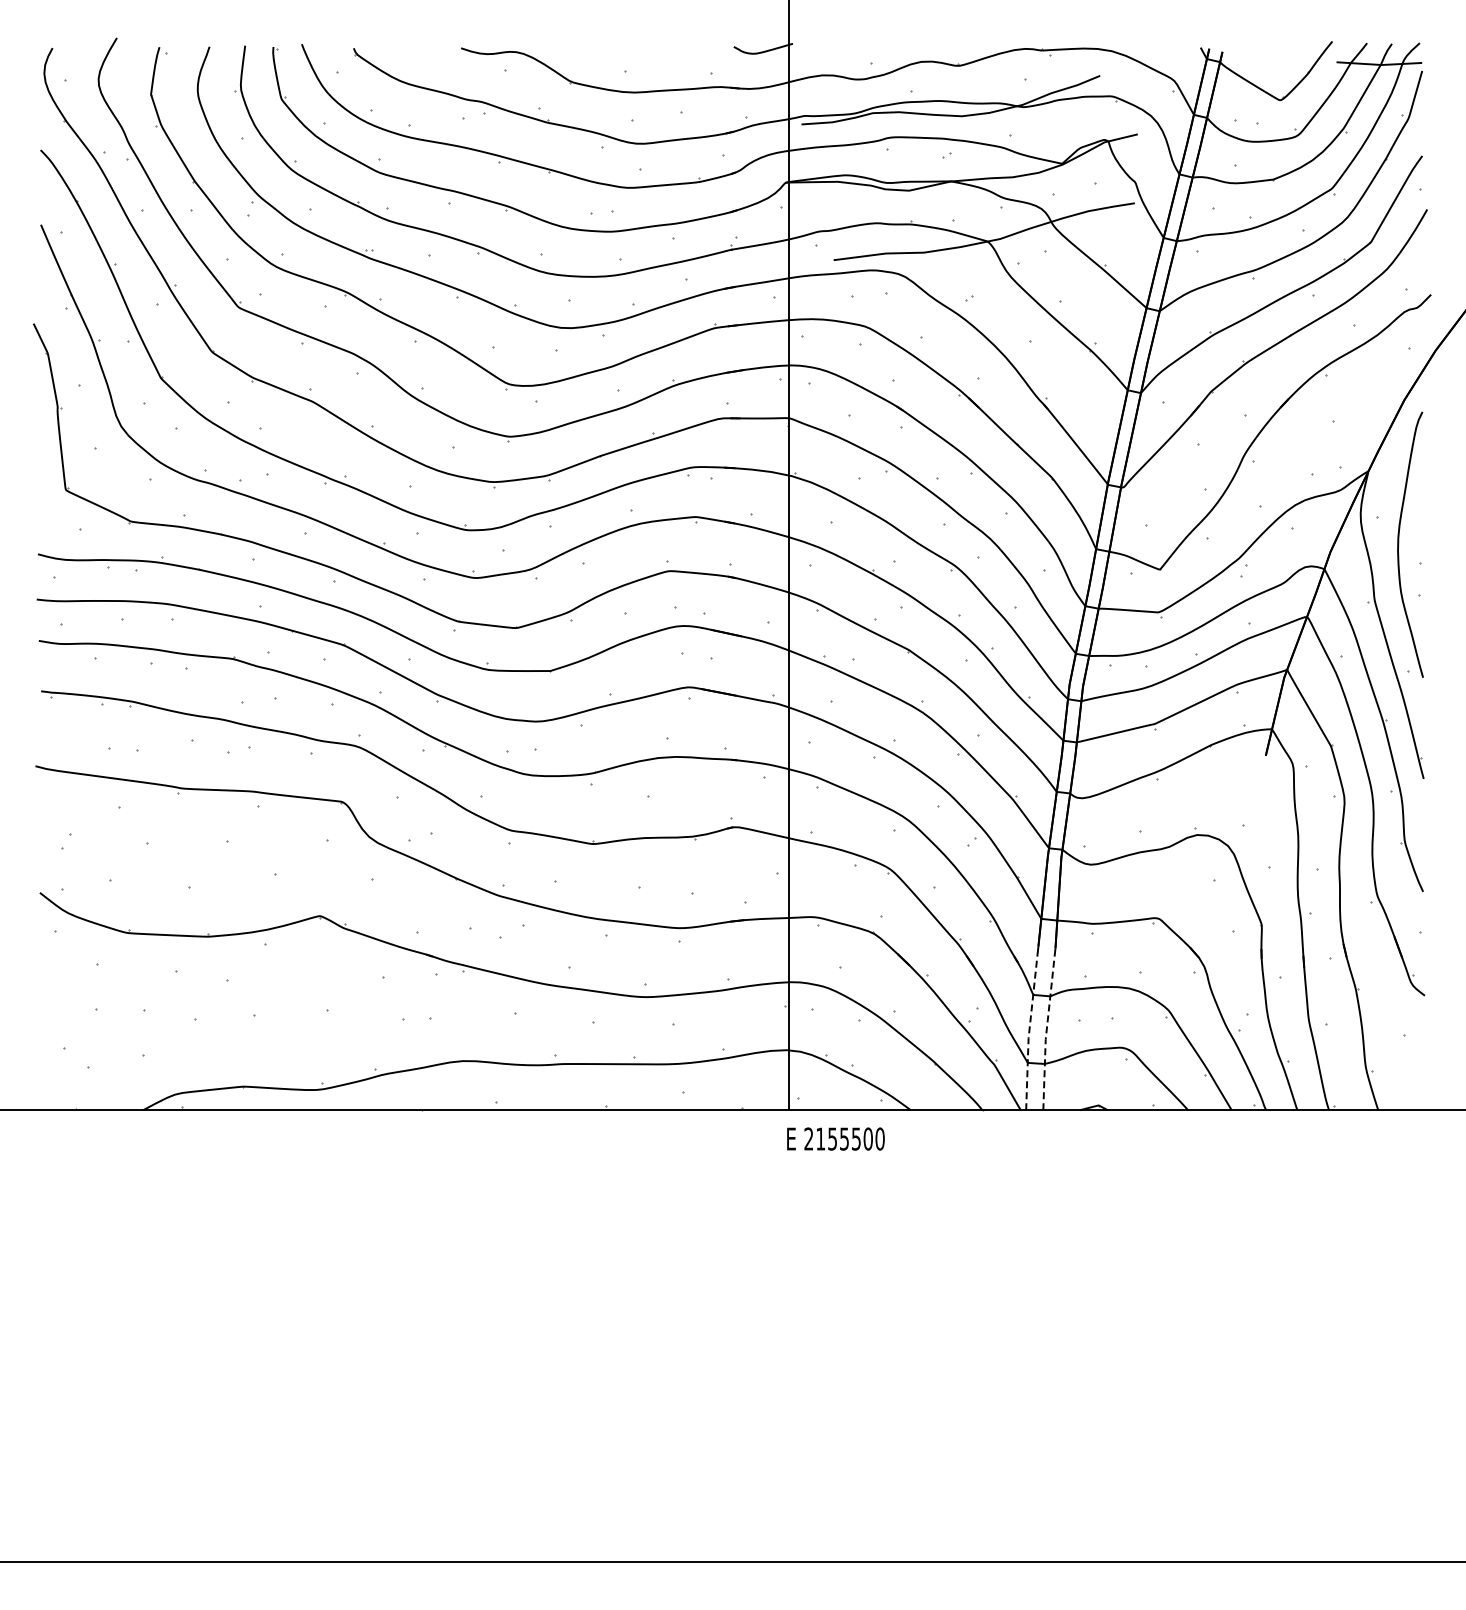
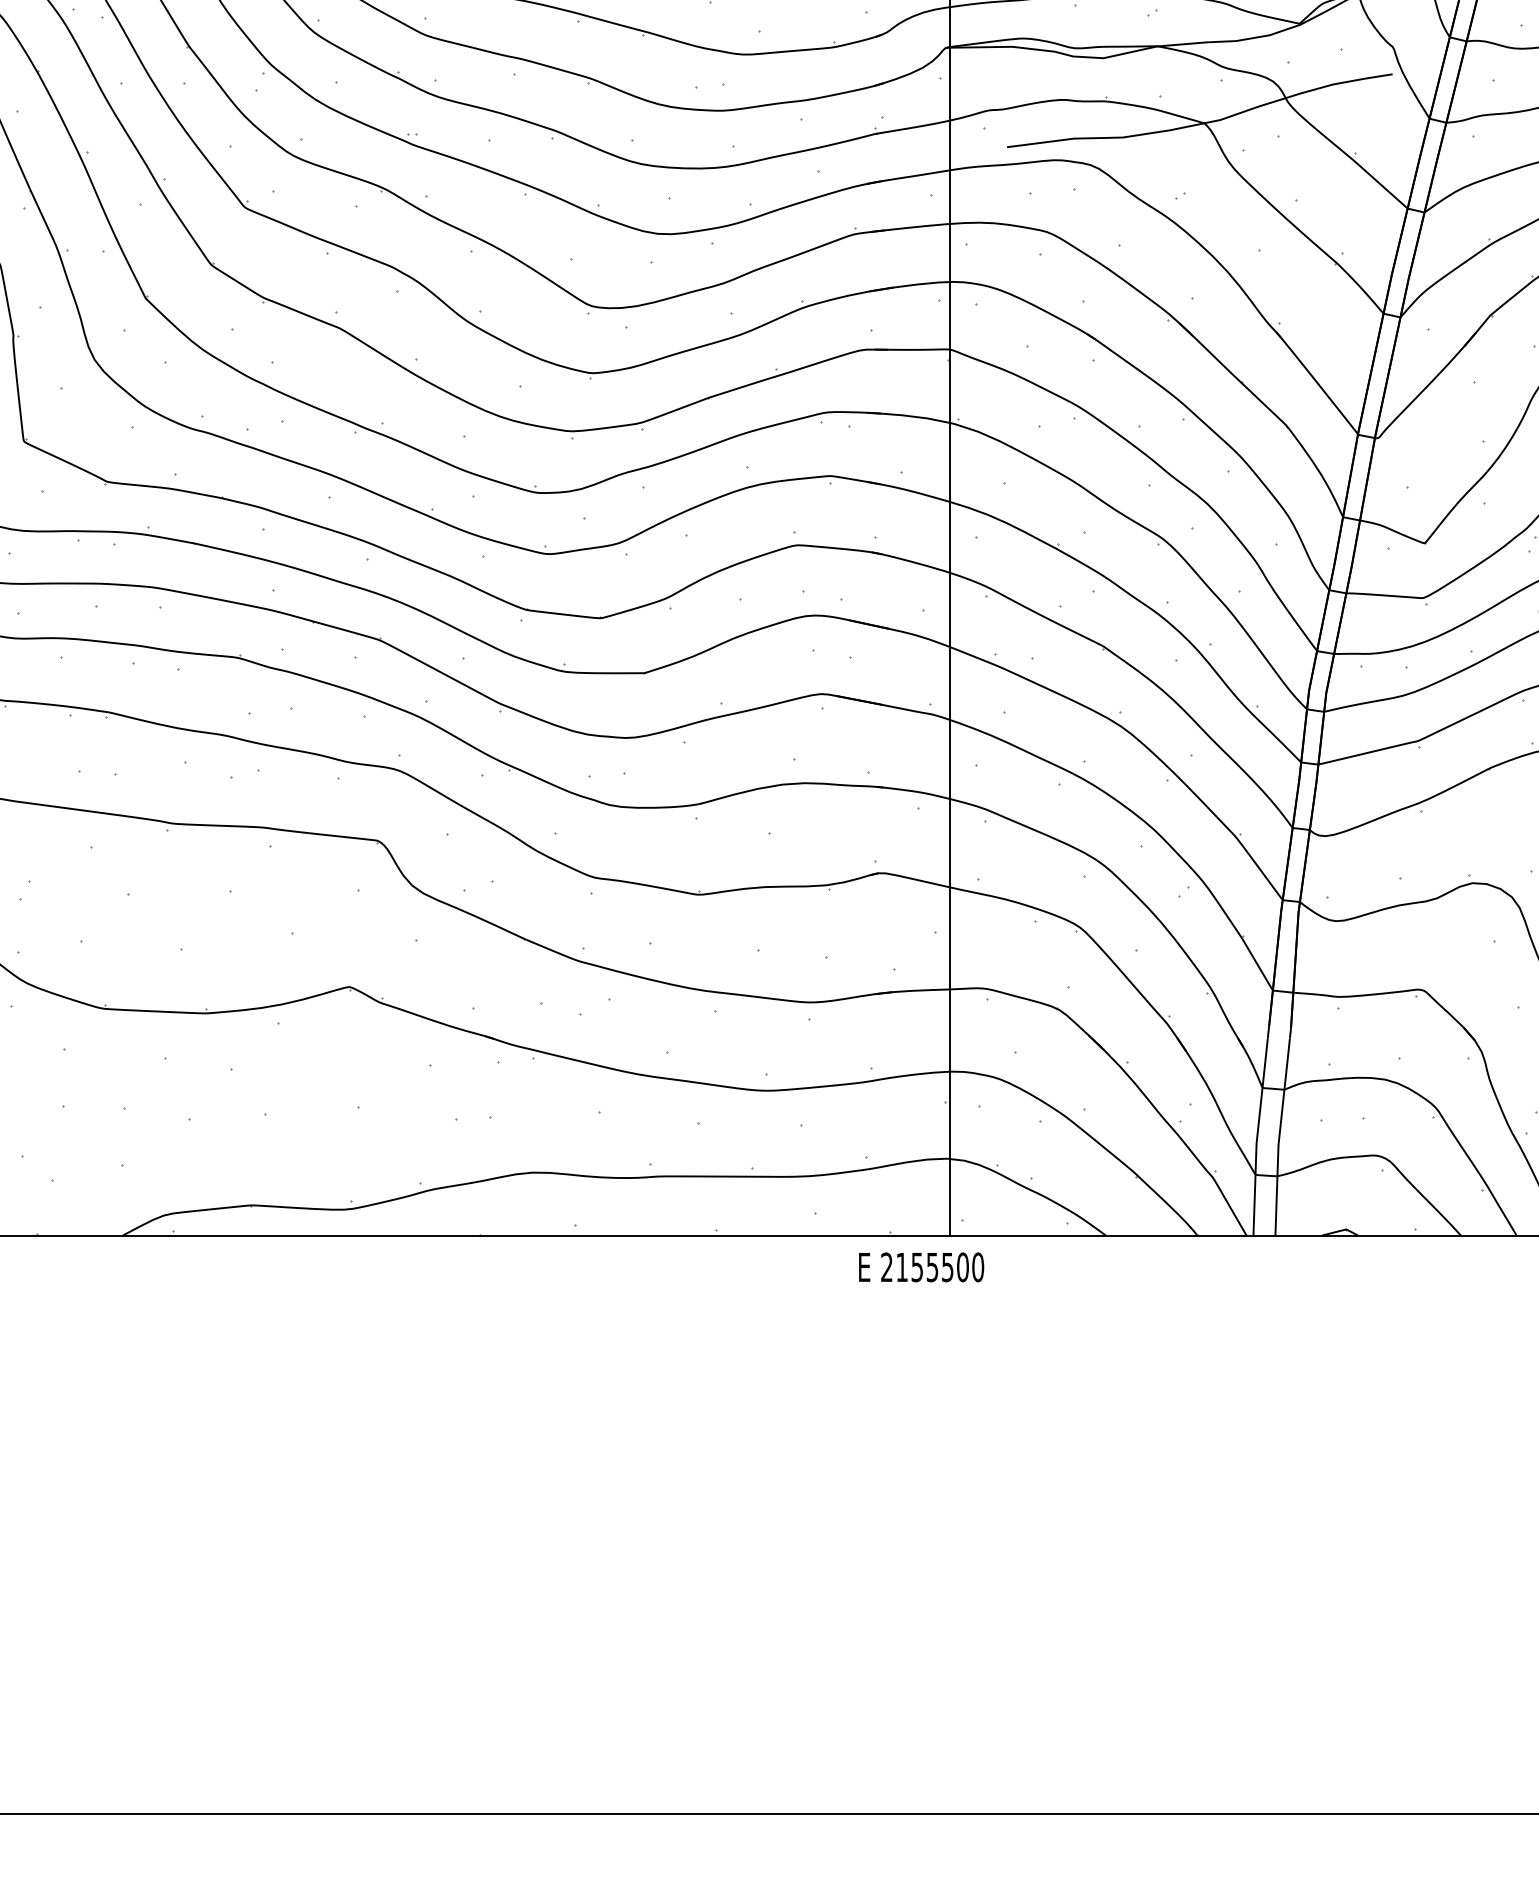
line: (1029, 1033) -> (1257, 1137), dashed -> solid
line: (1046, 1033) -> (1279, 1137), dashed -> solid
text: (835, 1138) -> (920, 1266), moved

